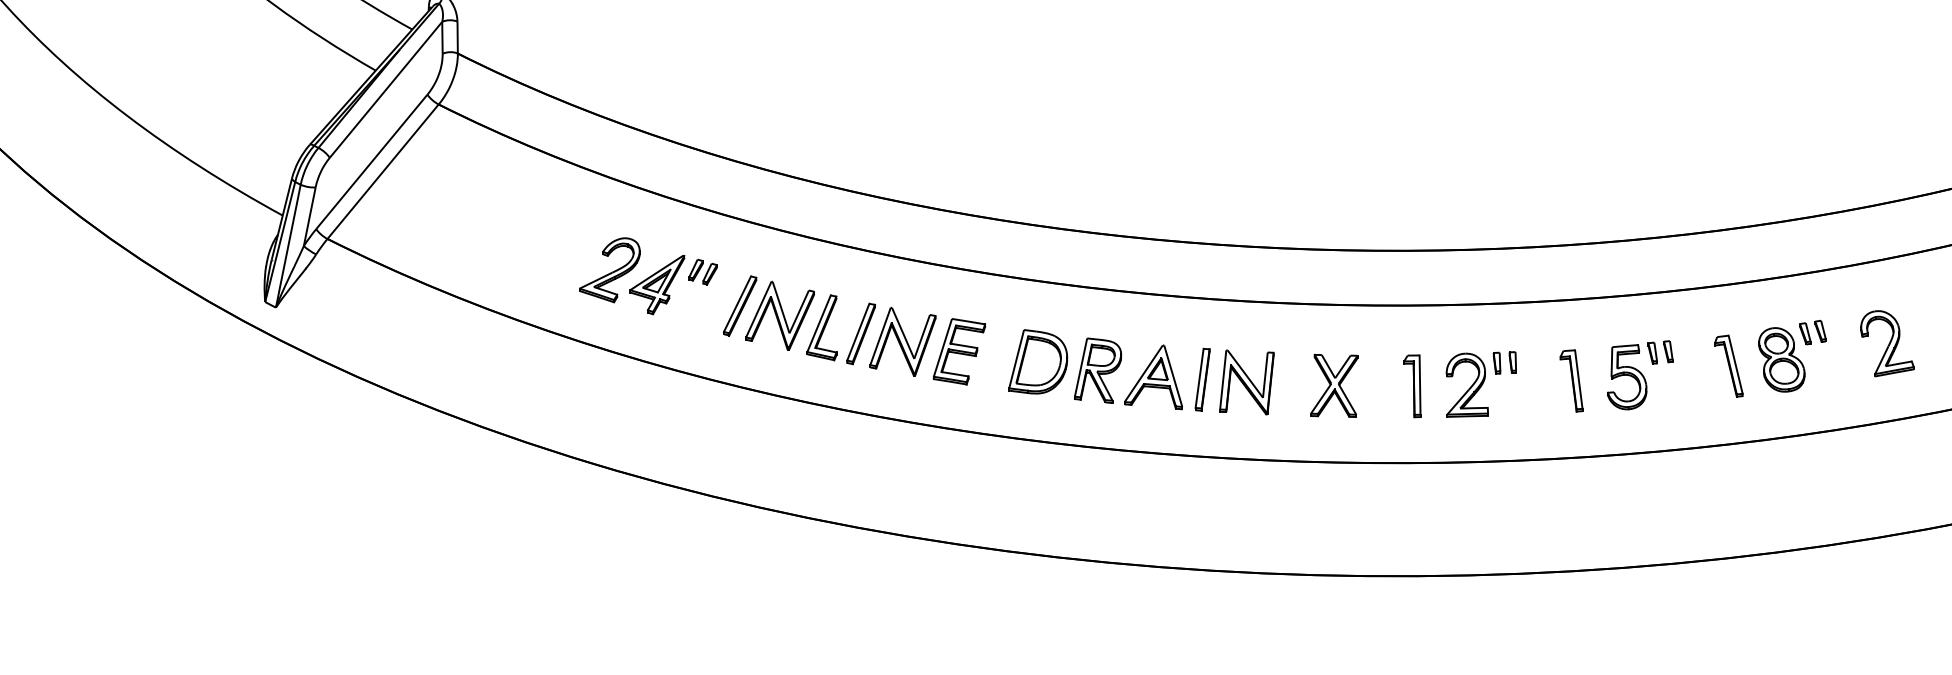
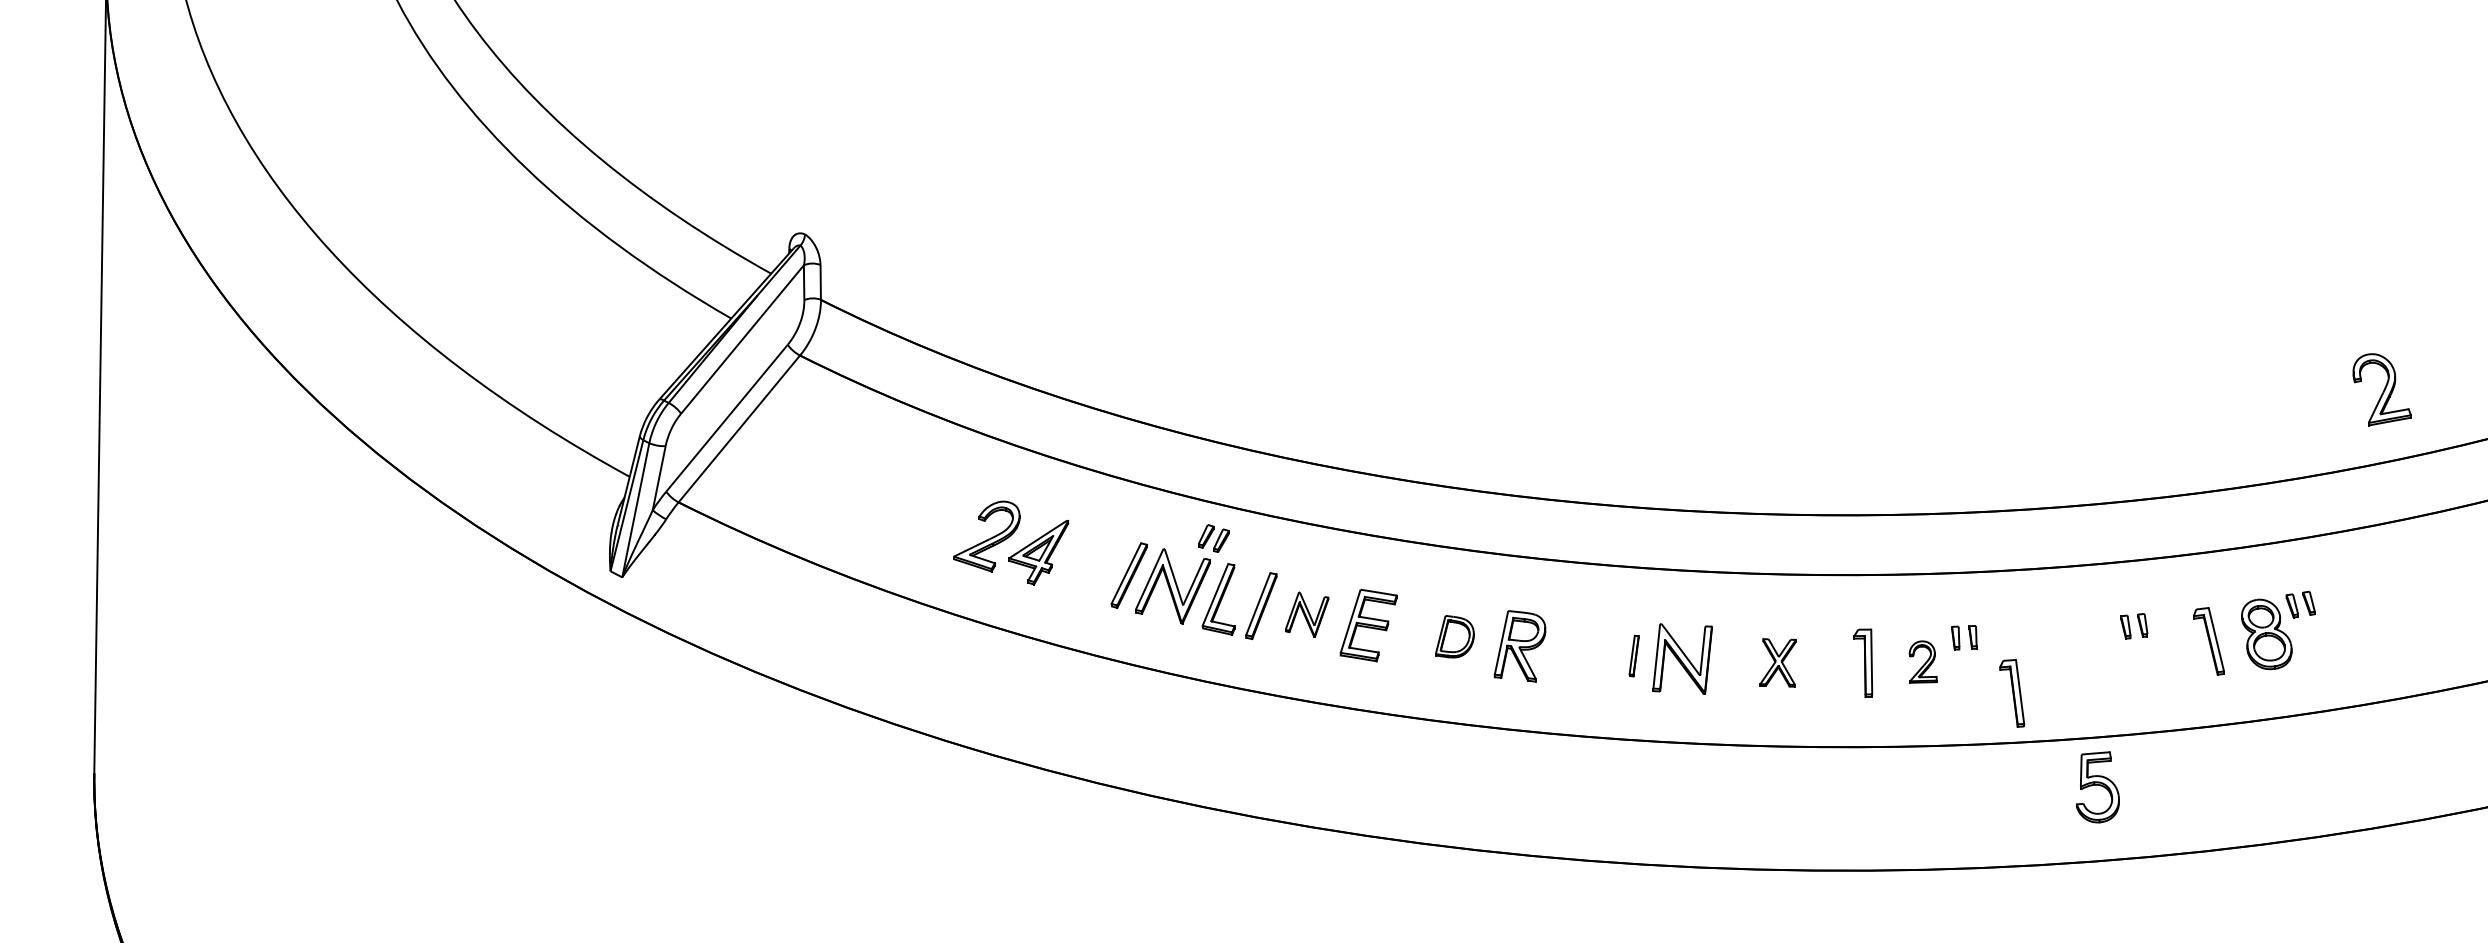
part: (702, 272) -> (1213, 538), moved
part: (902, 341) -> (1306, 614), size x0.6
part: (1886, 343) -> (2381, 389), moved
part: (1038, 361) -> (1454, 636), size x0.6
part: (1153, 377) -> (1580, 653), removed
part: (1626, 377) -> (2097, 787), moved
part: (1201, 379) -> (1633, 655), size x0.6
part: (1571, 381) -> (2012, 693), moved
part: (1466, 384) -> (1922, 661), size x0.6
part: (1334, 385) -> (1778, 662), size x0.7

